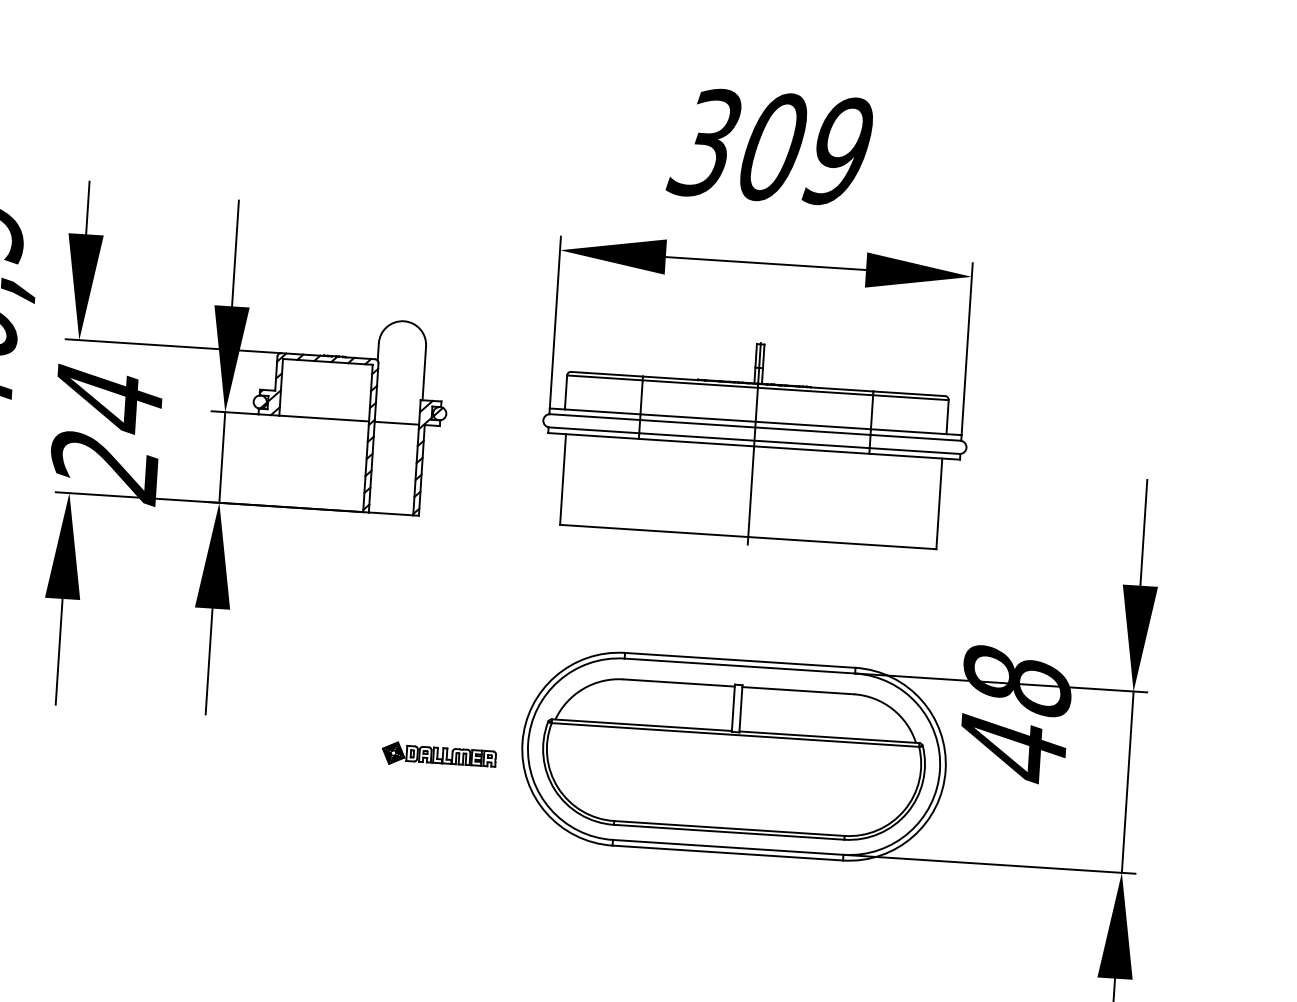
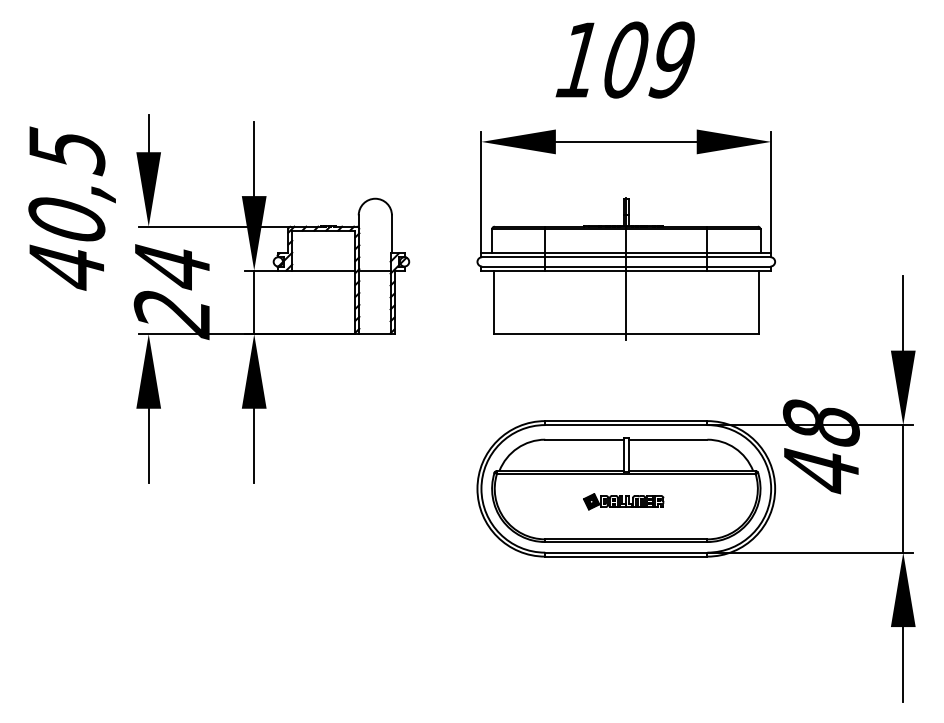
text: (704, 141) -> (577, 59), 309 -> 109
part: (438, 755) -> (623, 501), moved

